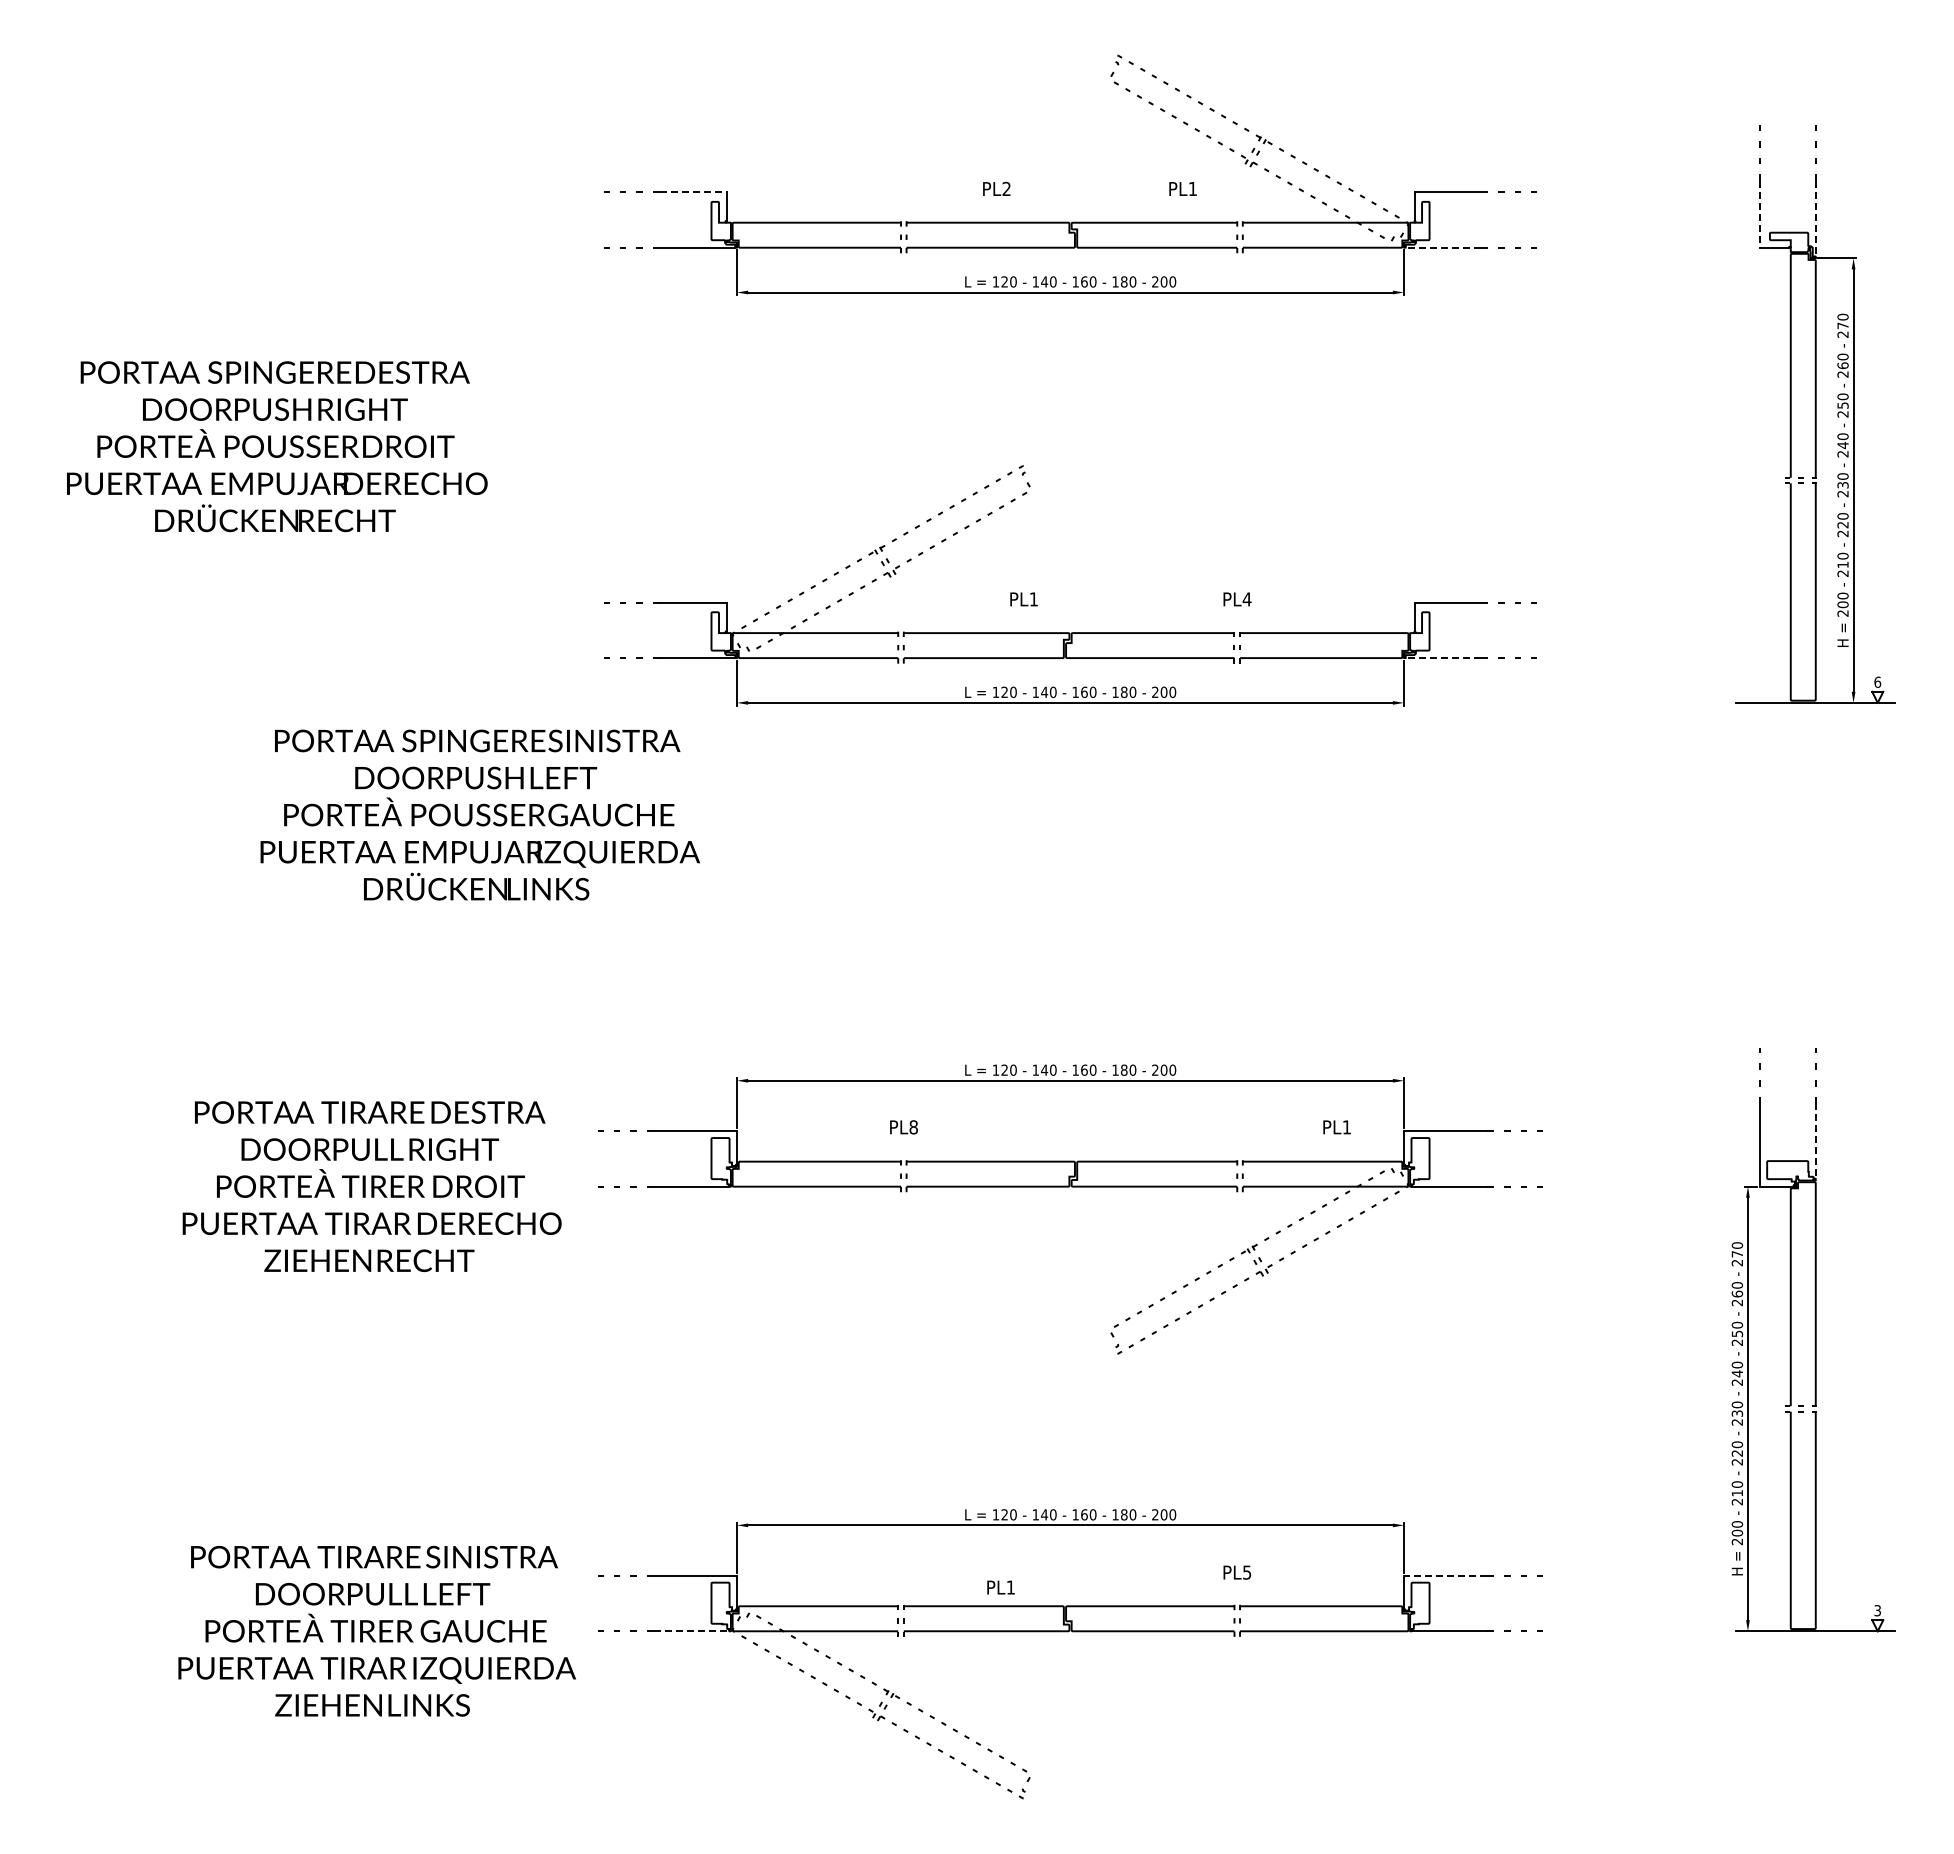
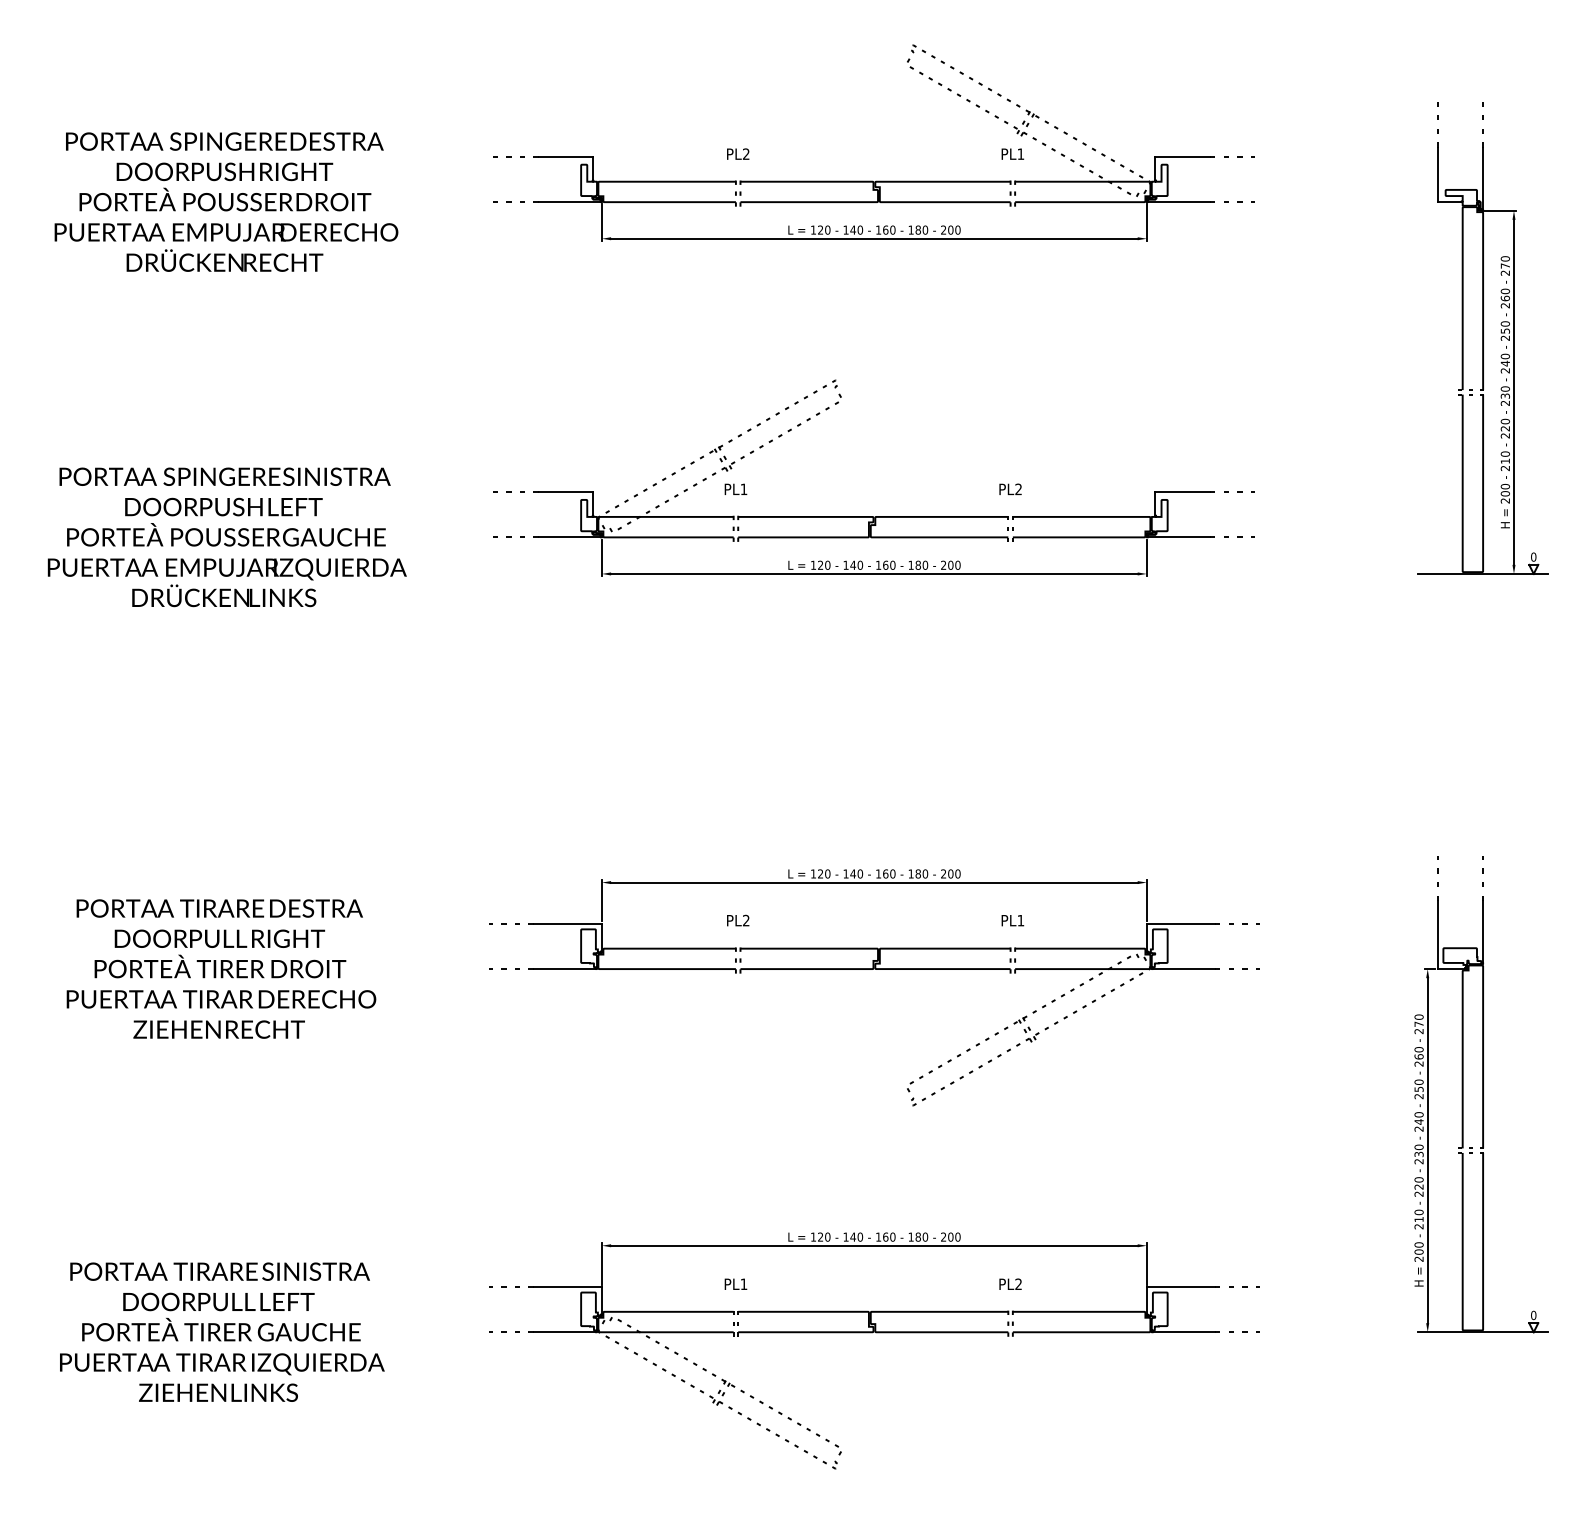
text: (996, 188) -> (737, 153), moved
text: (1182, 188) -> (1012, 153), moved
line: (693, 192) -> (566, 157), dashed -> solid
line: (1760, 214) -> (1437, 175), dashed -> solid
line: (1815, 218) -> (1482, 178), dashed -> solid
line: (1443, 247) -> (1179, 201), dashed -> solid
text: (277, 446) -> (226, 201), moved
text: (1023, 599) -> (735, 489), moved
text: (1246, 599) -> (1018, 489), PL4 -> PL2
line: (1443, 658) -> (1179, 537), dashed -> solid
text: (1877, 681) -> (1533, 556), 6 -> 0
text: (479, 814) -> (226, 536), moved
text: (913, 1127) -> (746, 920), PL8 -> PL2
text: (1336, 1127) -> (1012, 920), moved
line: (1815, 1141) -> (1482, 932), dashed -> solid
text: (371, 1186) -> (220, 968), moved
text: (1247, 1572) -> (1018, 1284), PL5 -> PL2
line: (1445, 1575) -> (1180, 1286), dashed -> solid
text: (1000, 1587) -> (735, 1284), moved
text: (1877, 1610) -> (1533, 1315), 3 -> 0
text: (376, 1630) -> (221, 1331), moved
line: (691, 1631) -> (564, 1332), dashed -> solid

